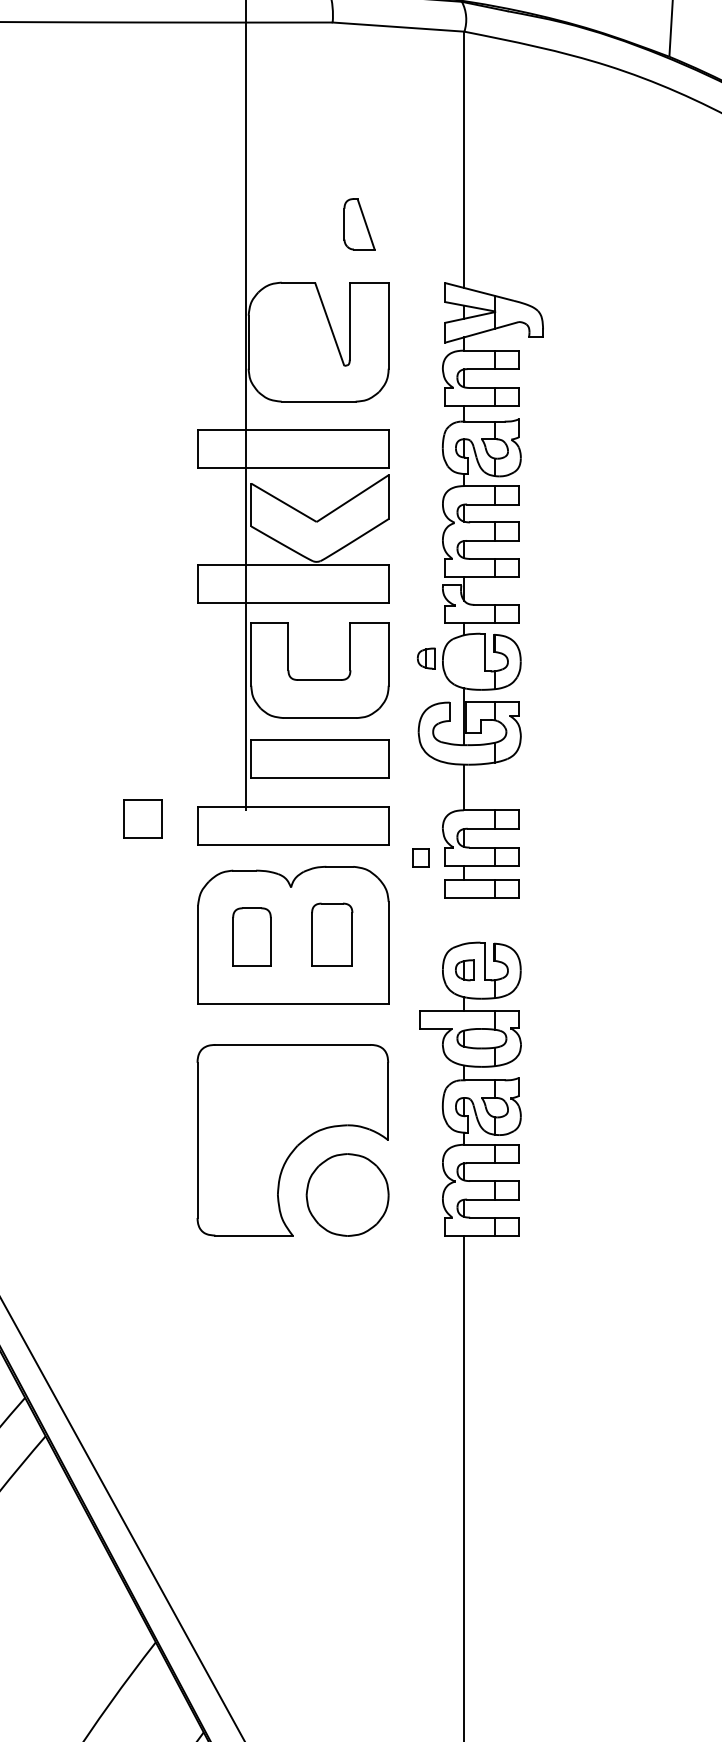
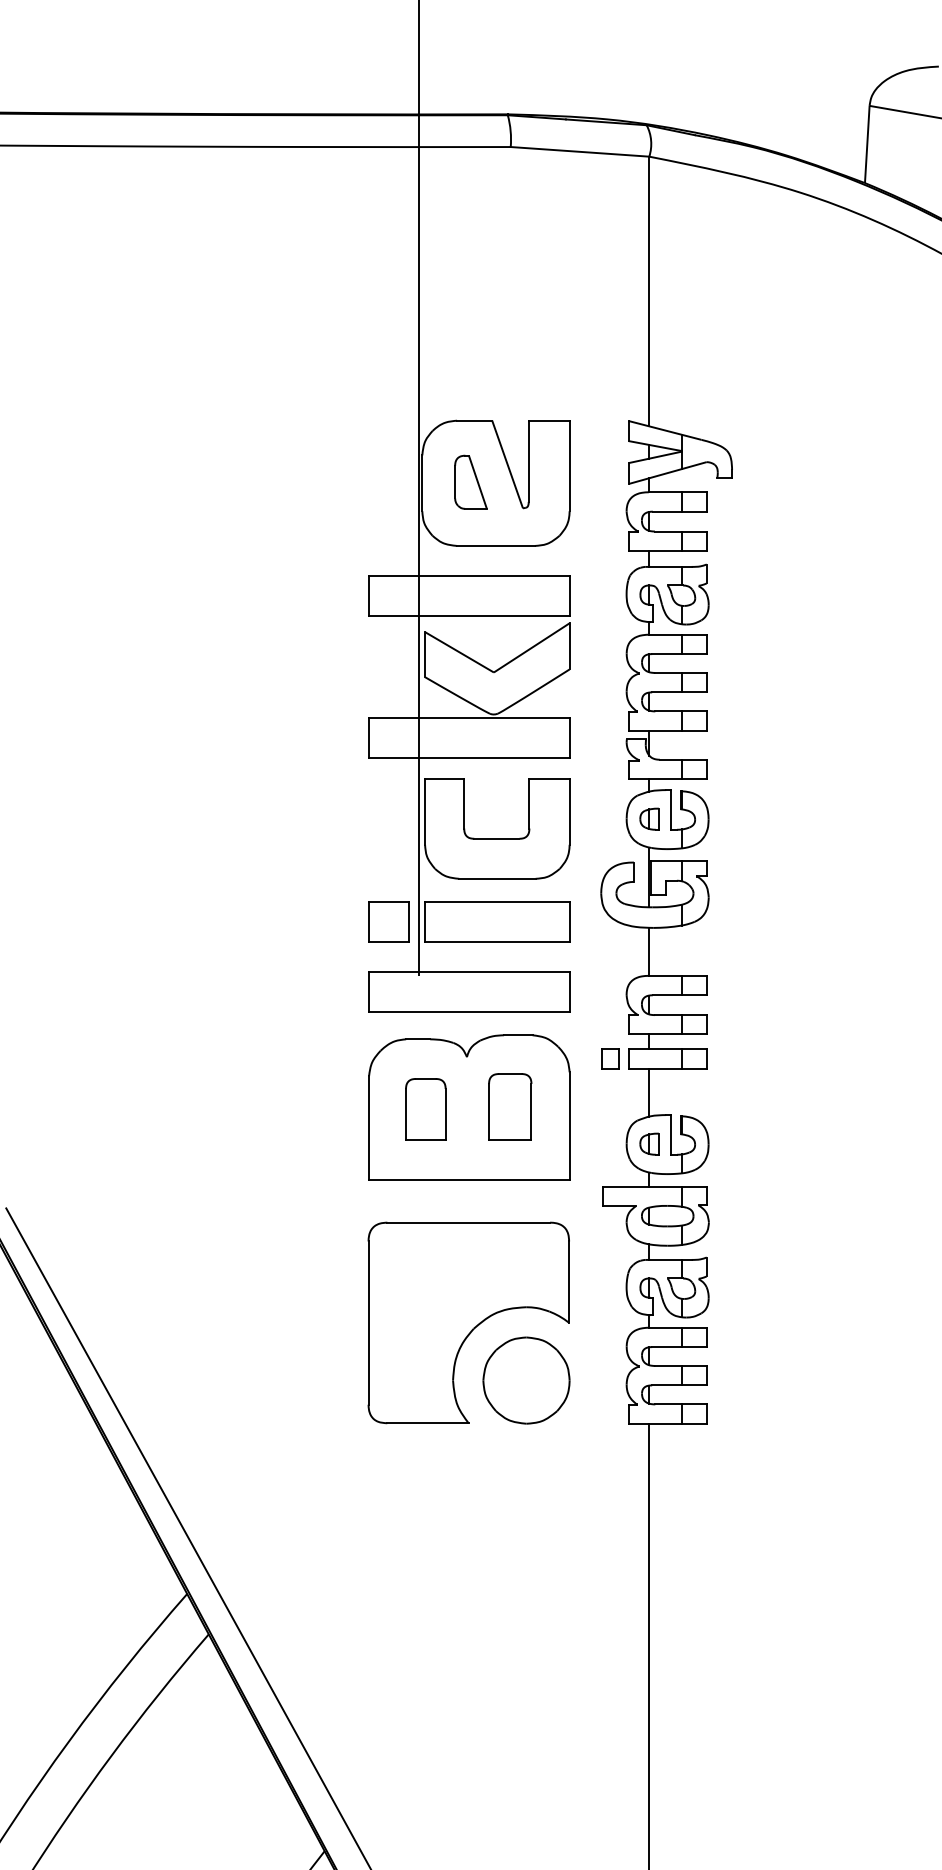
part: (359, 223) -> (470, 481), moved
part: (426, 657) -> (649, 818), moved
part: (142, 818) -> (388, 921), moved
part: (420, 857) -> (610, 1058), moved
line: (464, 921) -> (649, 1092), added

